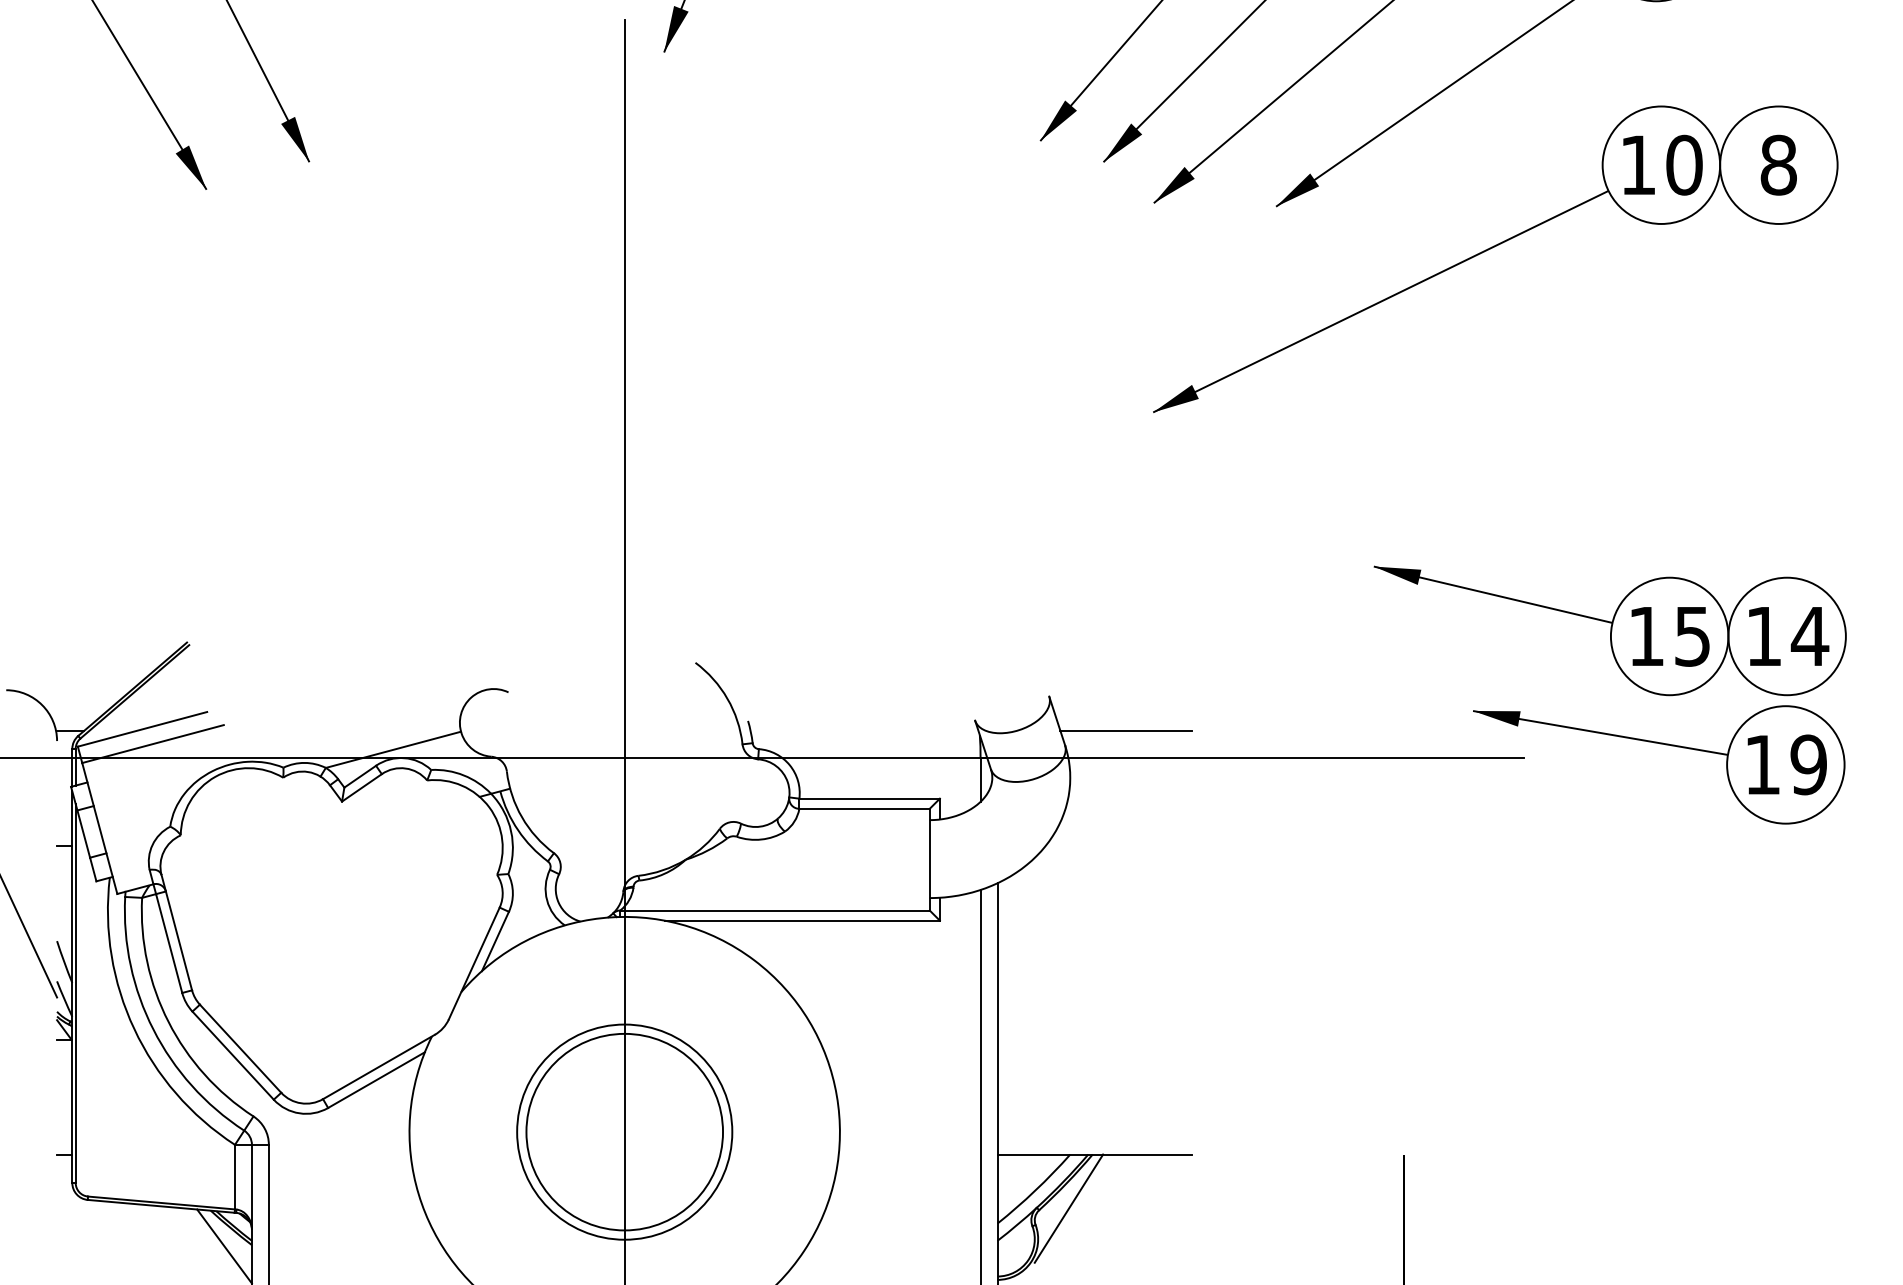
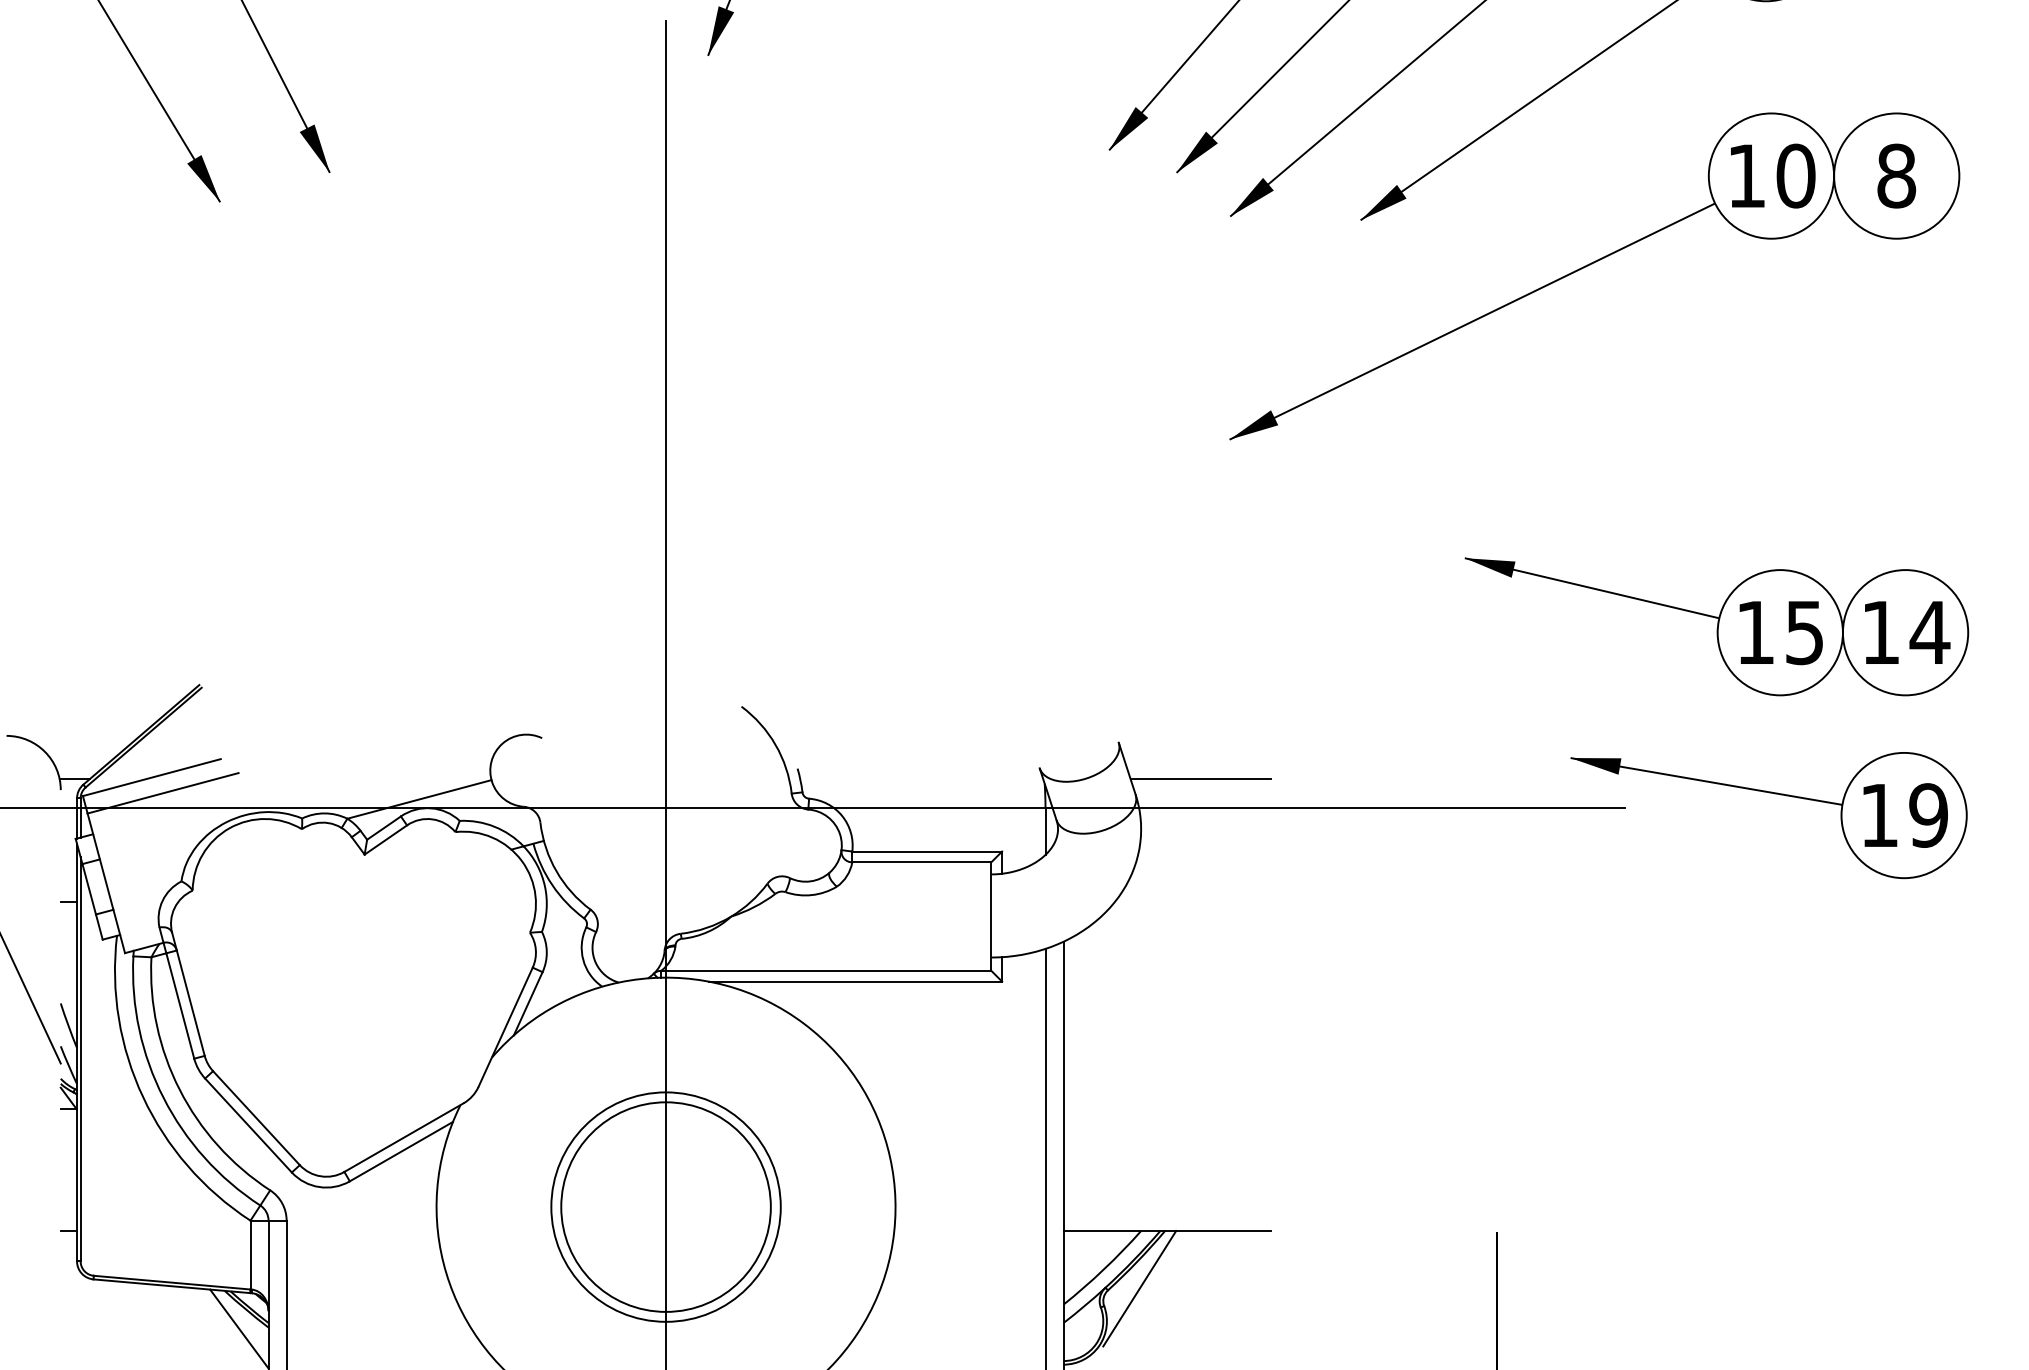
part: (1609, 630) -> (1716, 626), moved

